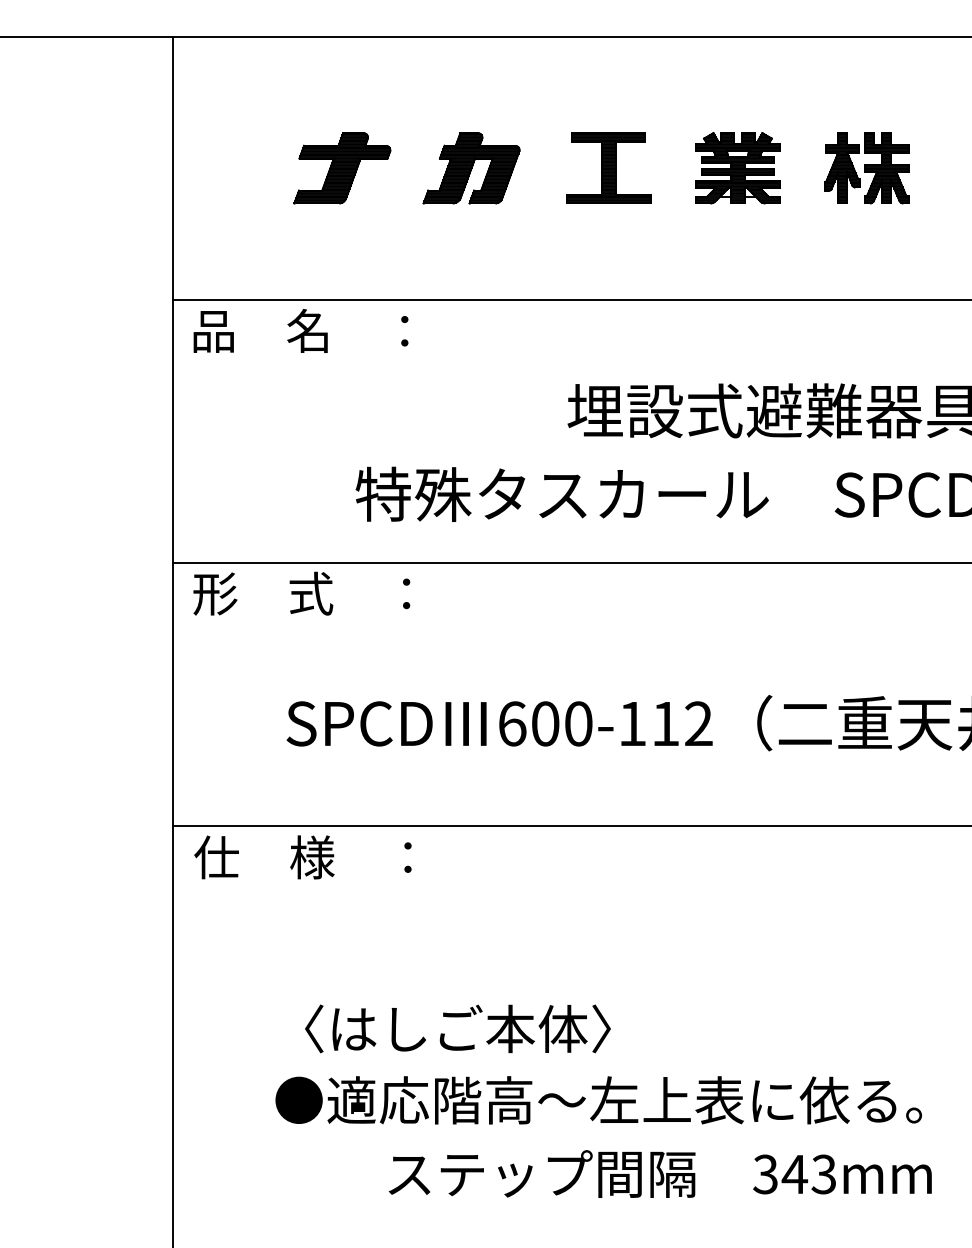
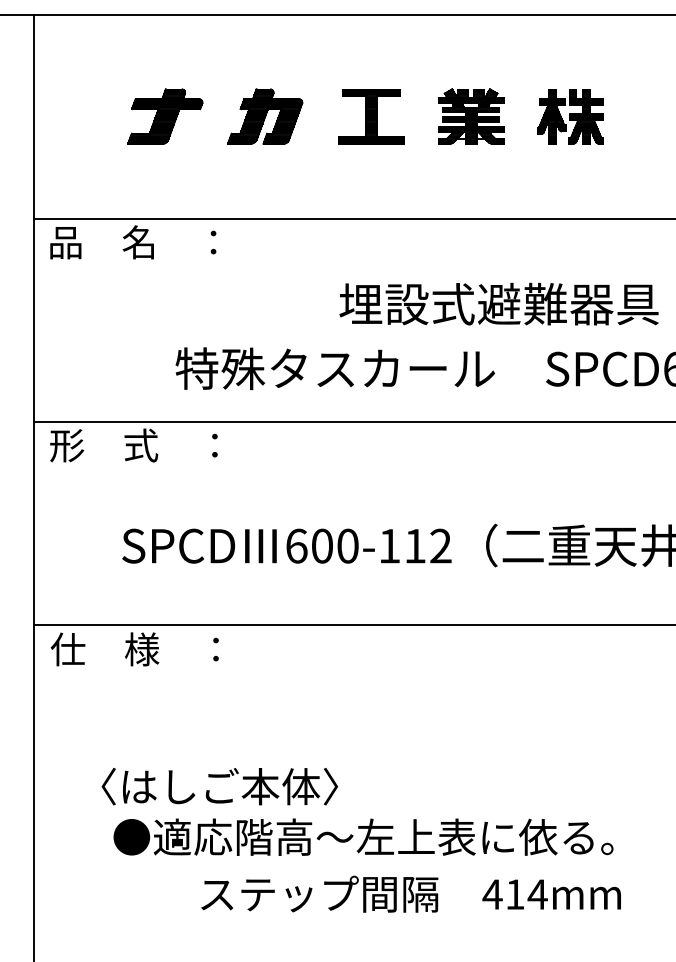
text: (457, 1028) -> (219, 786), moved
text: (794, 1174) -> (514, 894), 343mm -> 414mm

